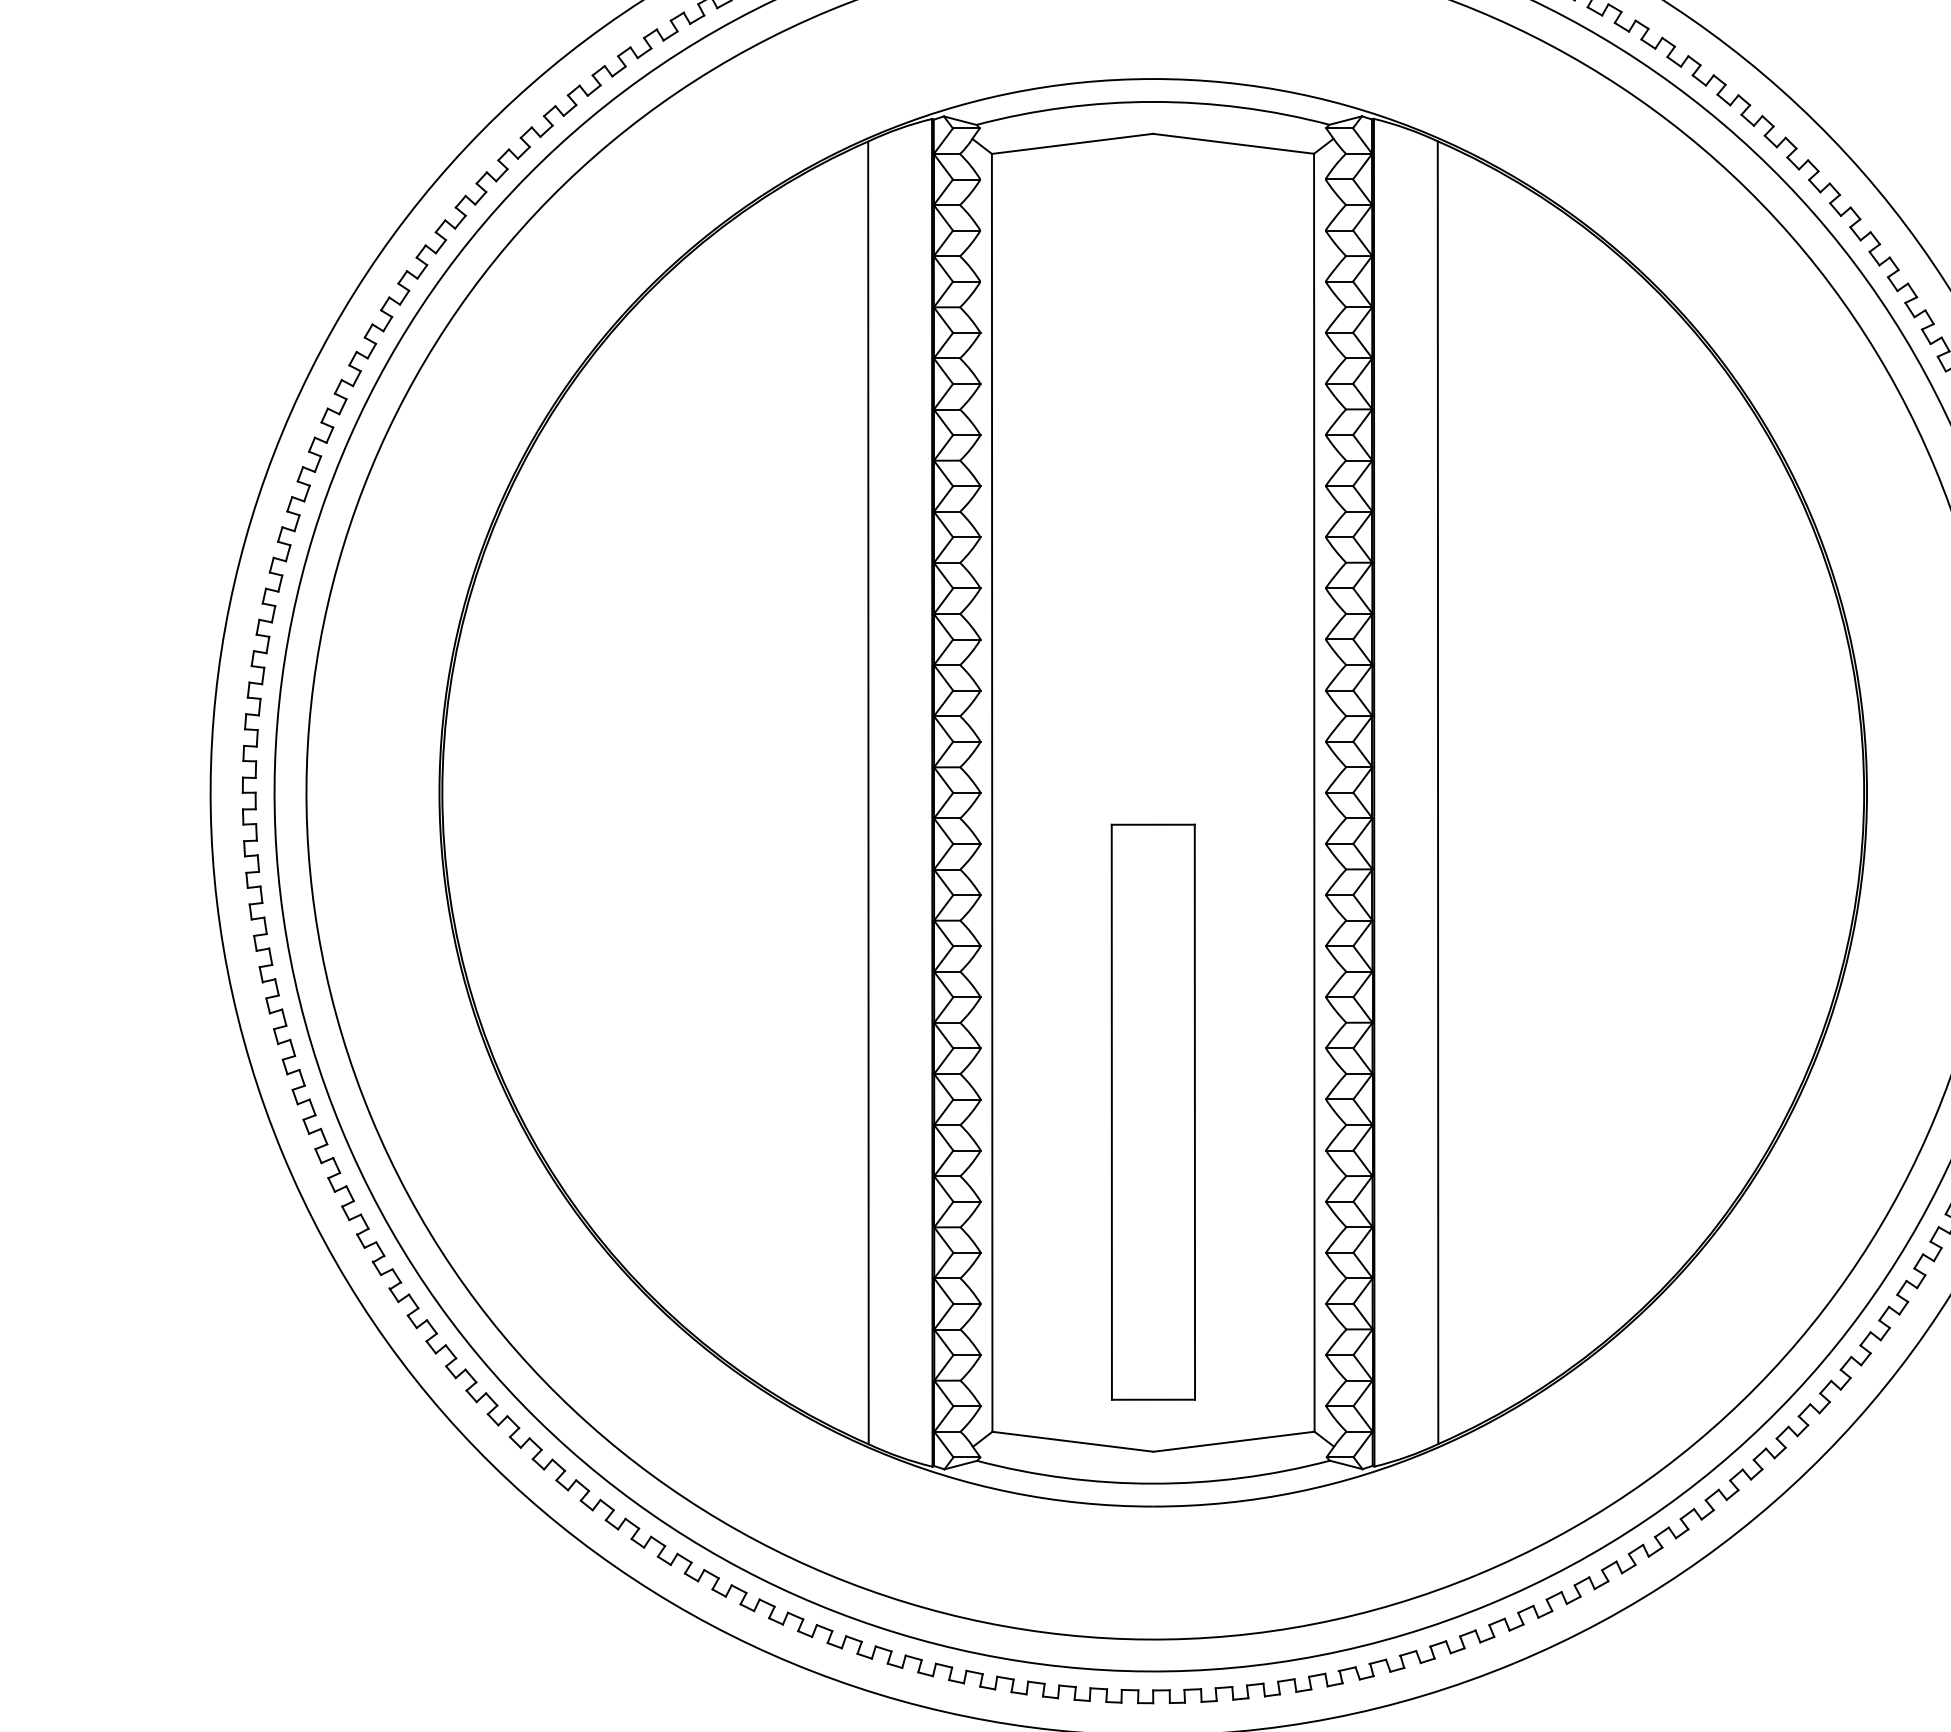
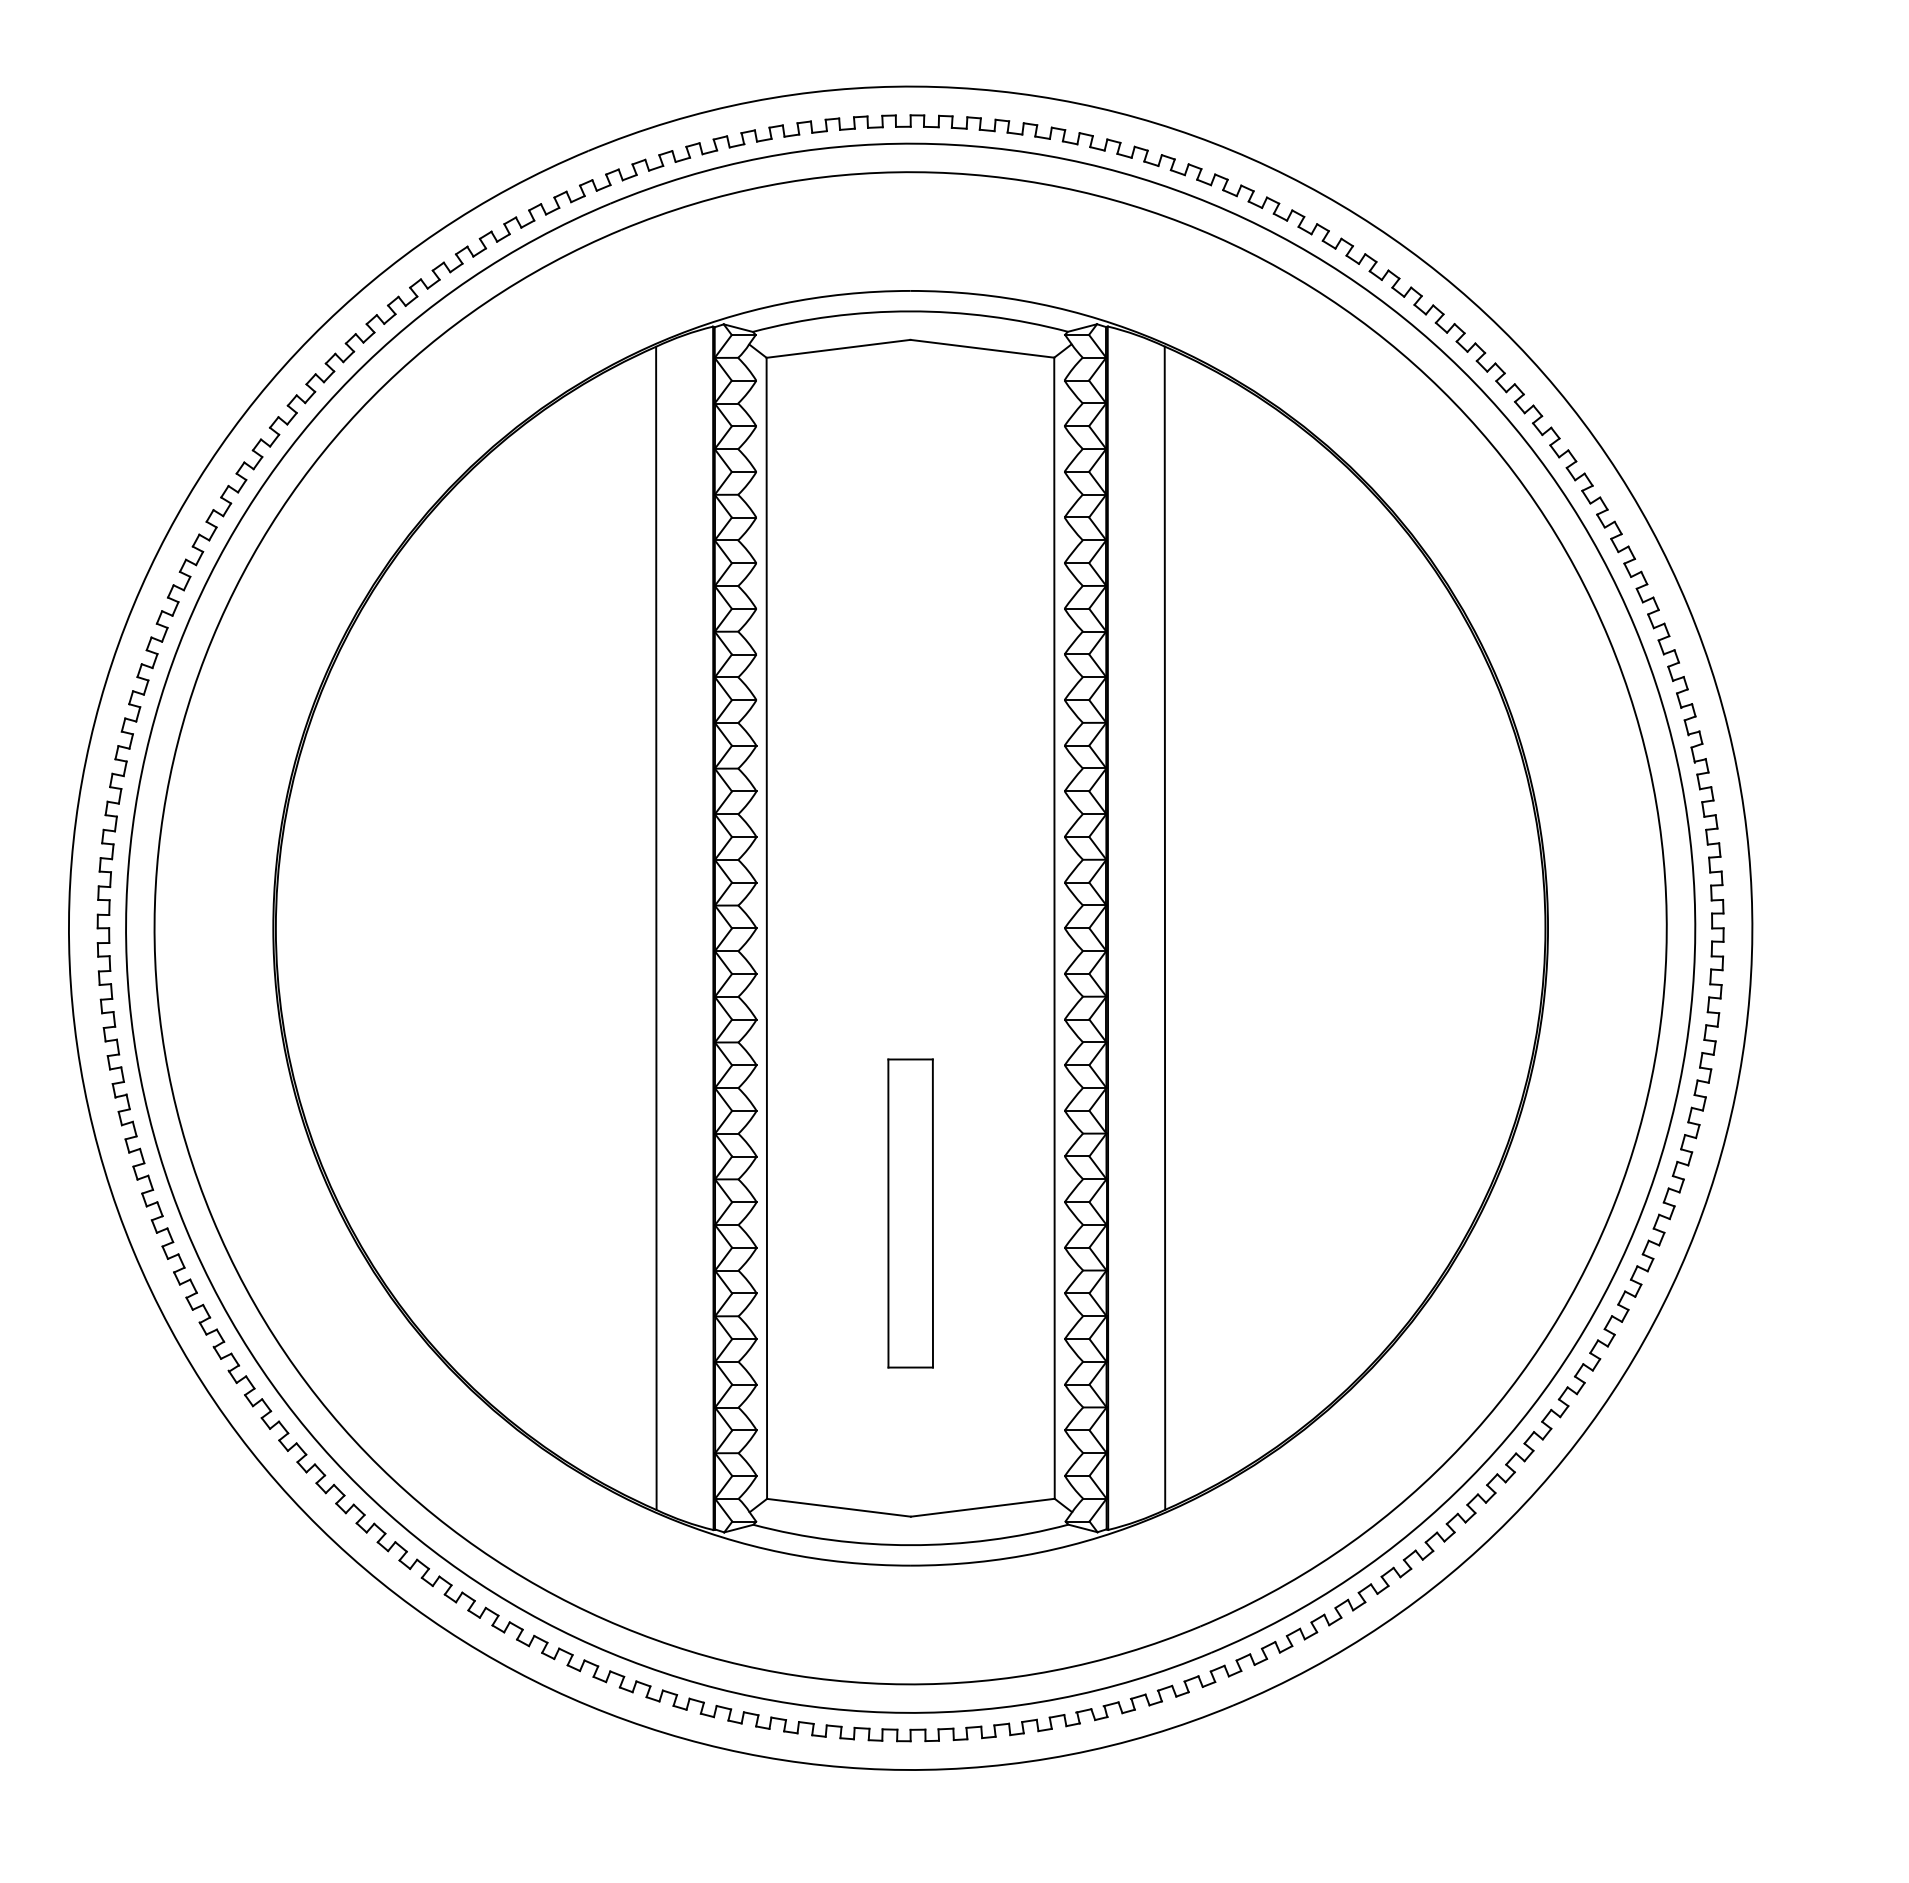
part: (1153, 1112) -> (910, 1213), size x0.6

